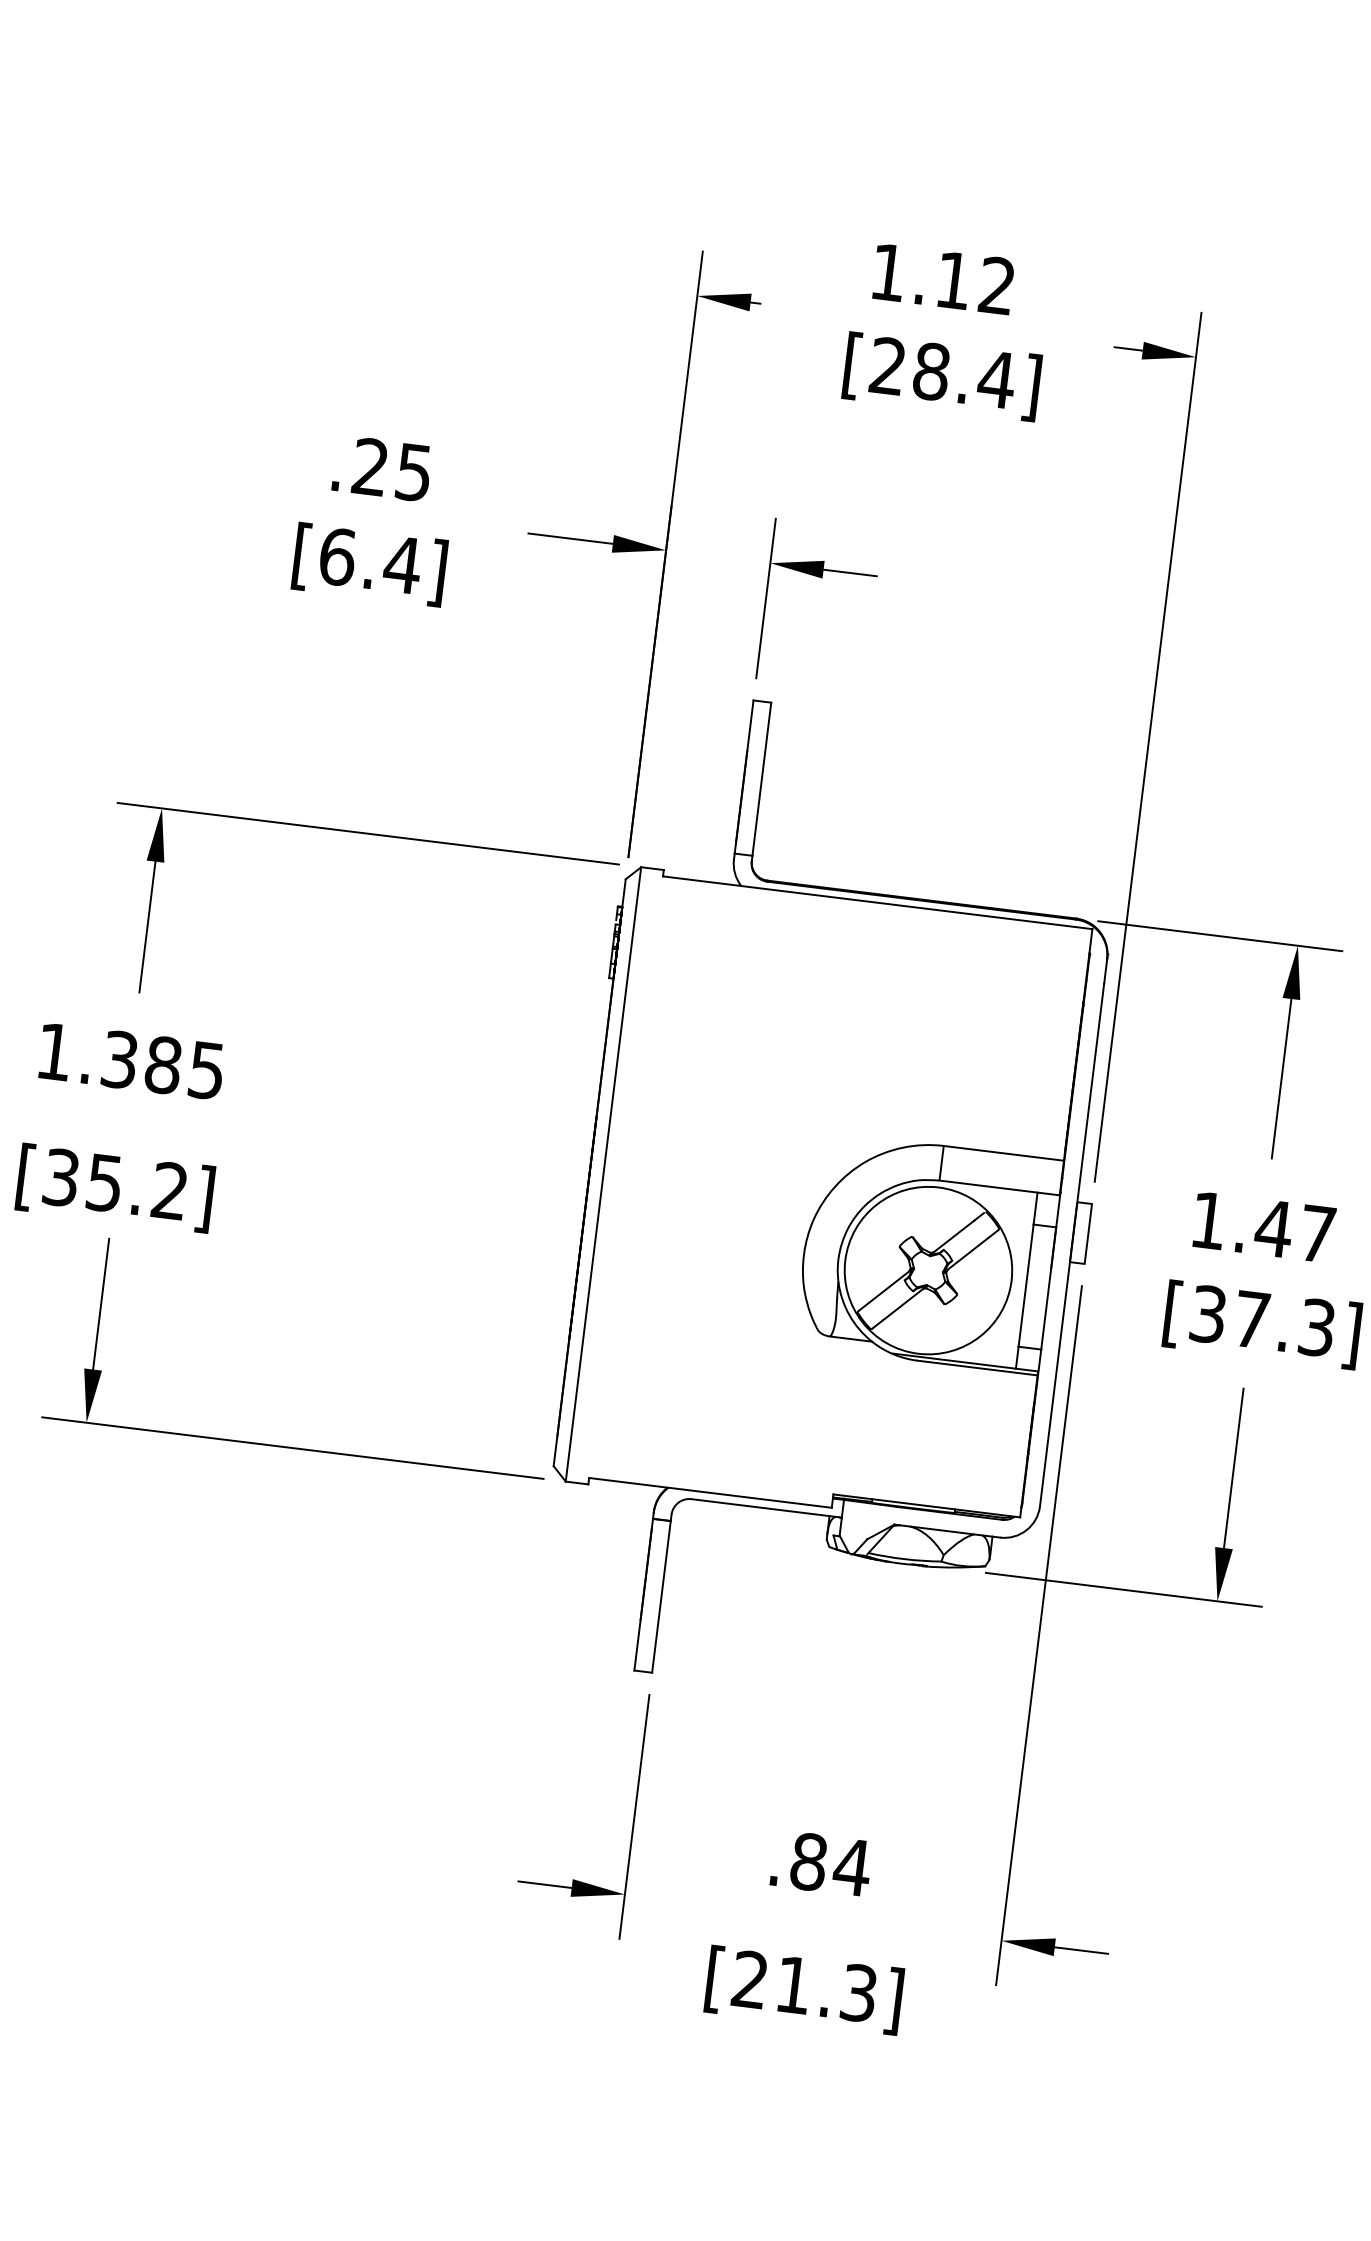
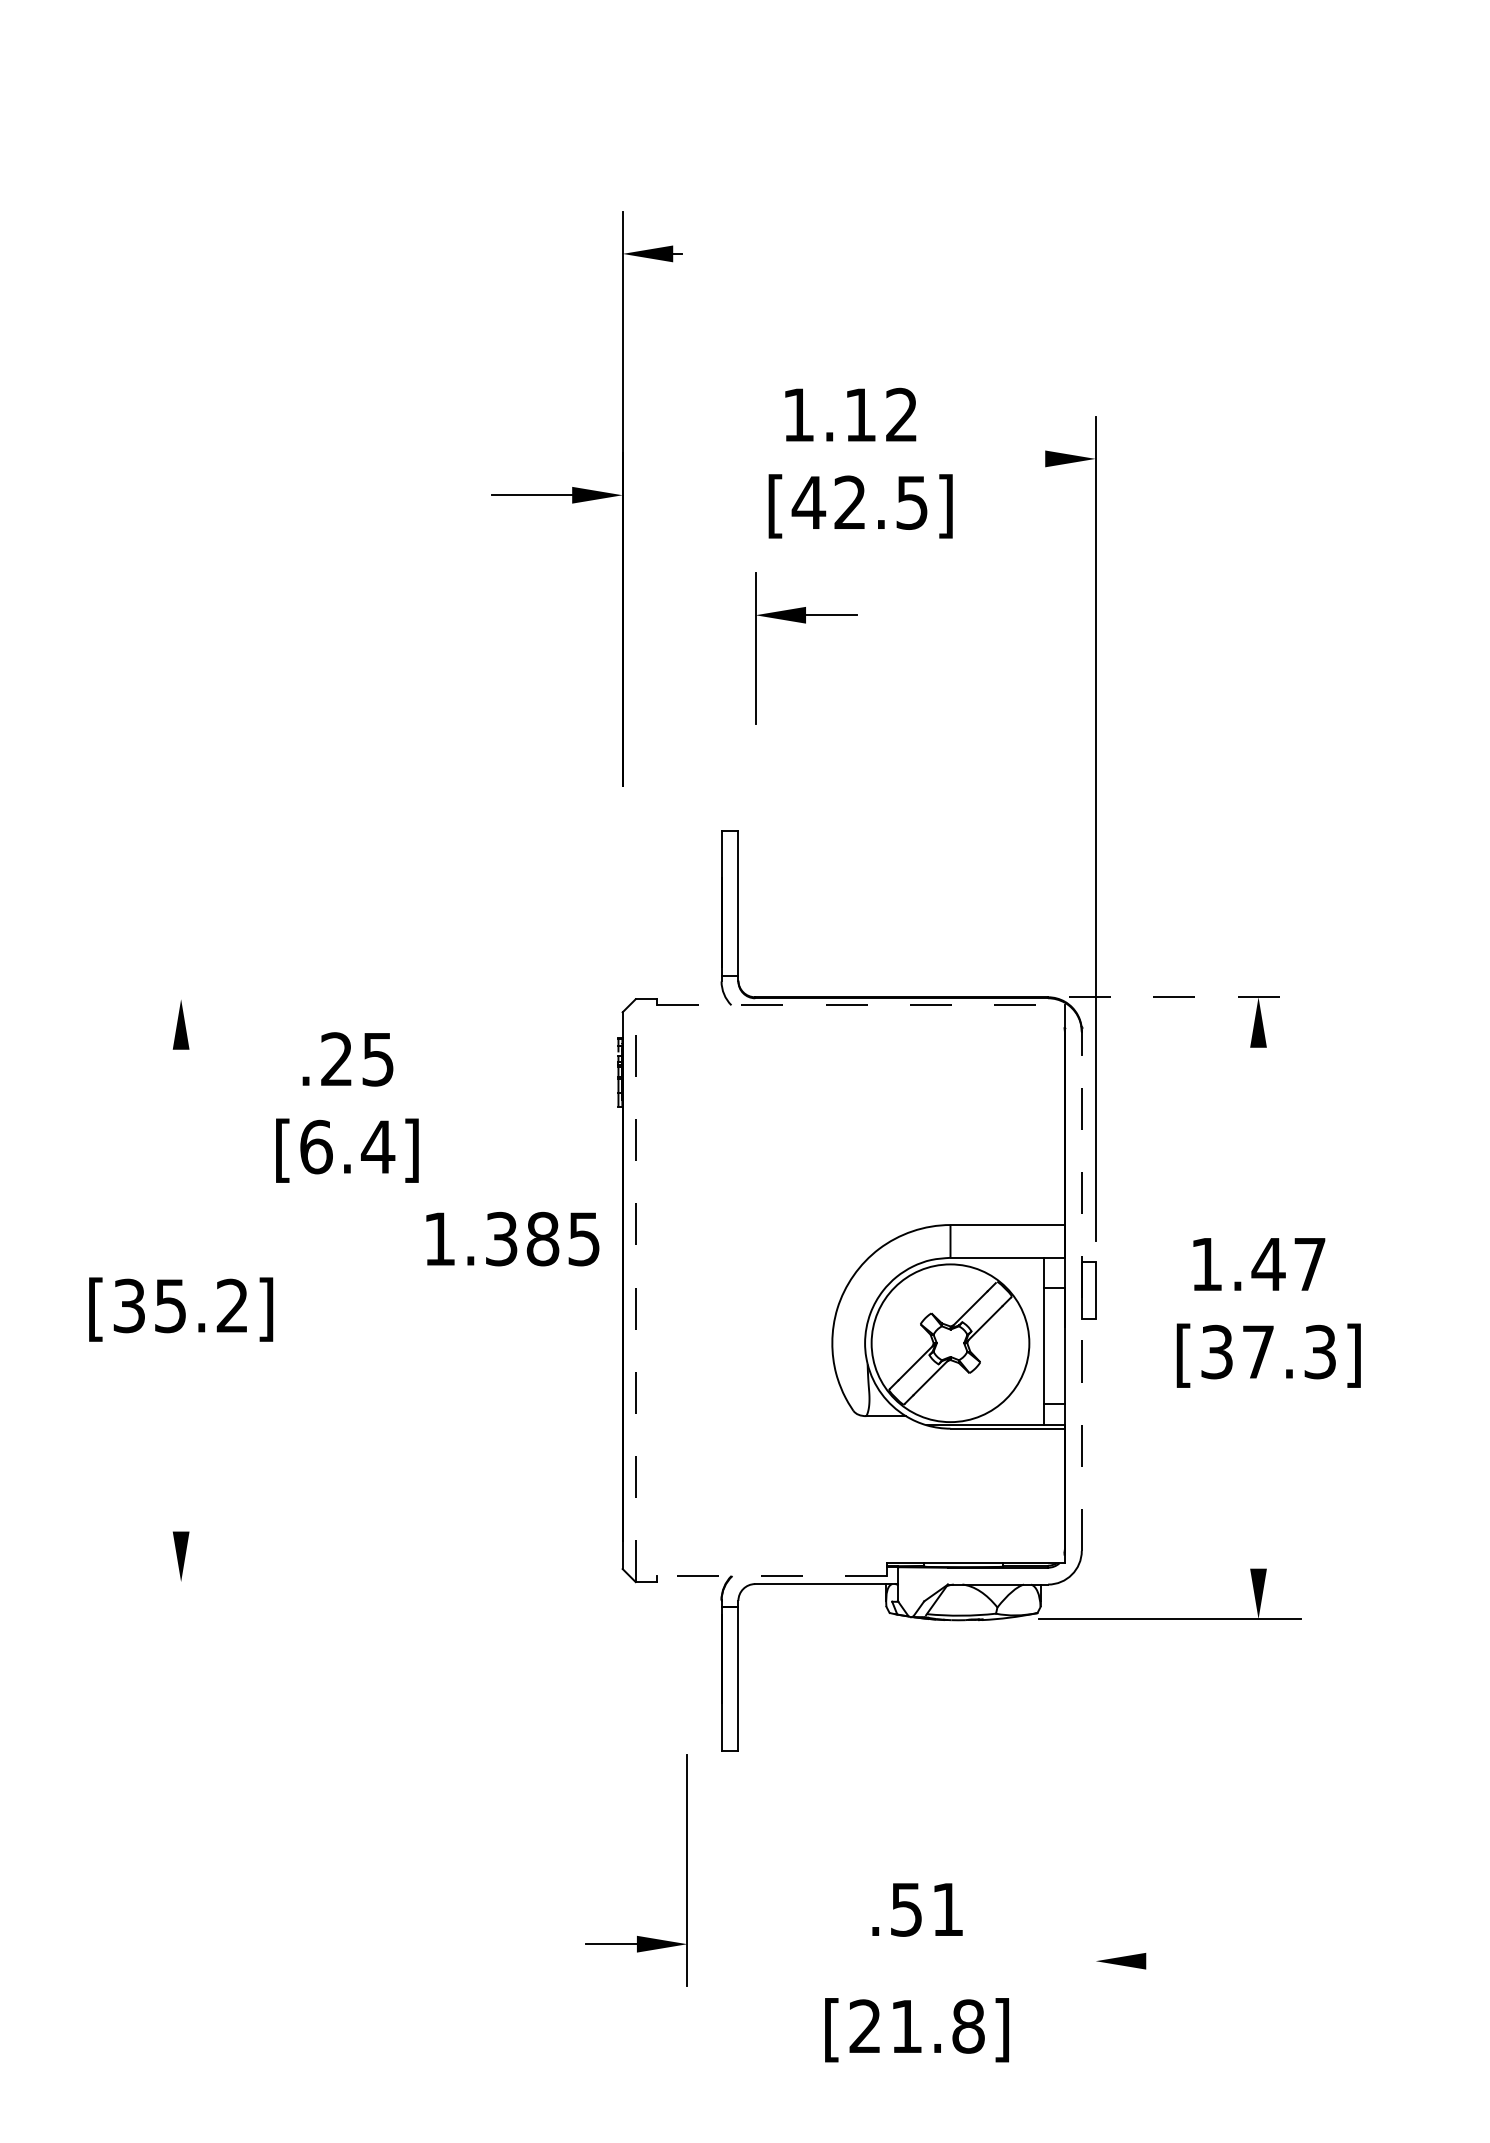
line: (1128, 348) -> (1031, 458), removed
text: (942, 372) -> (860, 502), [28.4] -> [42.5]
text: (375, 519) -> (347, 1107), moved
part: (627, 549) -> (586, 498), moved
part: (821, 578) -> (805, 623), moved
line: (367, 833) -> (376, 999), removed
line: (877, 902) -> (860, 1005), solid -> dashed
line: (147, 926) -> (181, 1111), removed
line: (1219, 936) -> (1184, 997), solid -> dashed
text: (131, 1060) -> (512, 1238), moved
line: (1281, 1078) -> (1258, 1123), removed
line: (603, 1174) -> (635, 1290), solid -> dashed
text: (115, 1188) -> (181, 1309), moved
line: (1071, 1244) -> (1081, 1302), solid -> dashed
line: (101, 1304) -> (181, 1469), removed
line: (292, 1448) -> (376, 1582), removed
line: (1233, 1467) -> (1258, 1492), removed
line: (709, 1493) -> (771, 1576), solid -> dashed
line: (1038, 1635) -> (1095, 1671), removed
part: (633, 1816) -> (686, 1870), moved
text: (830, 1864) -> (927, 1909), .84 -> .51
line: (1081, 1950) -> (1171, 1961), removed
text: (859, 1993) -> (968, 2026), [21.3] -> [21.8]

